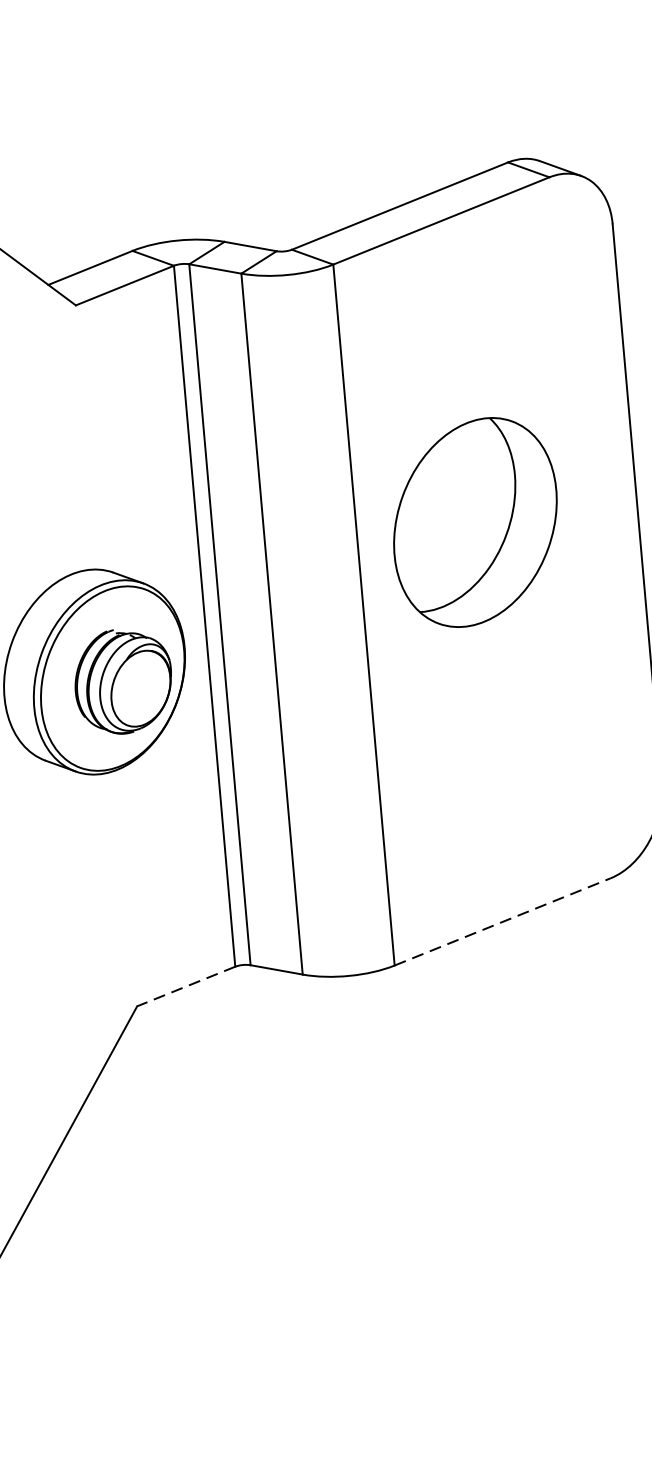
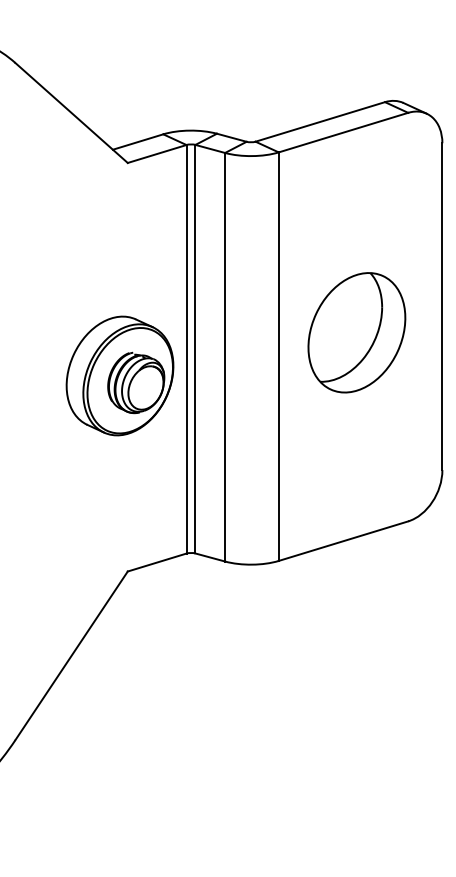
part: (474, 522) -> (356, 332), moved
line: (502, 922) -> (343, 541), dashed -> solid
line: (186, 986) -> (157, 562), dashed -> solid

